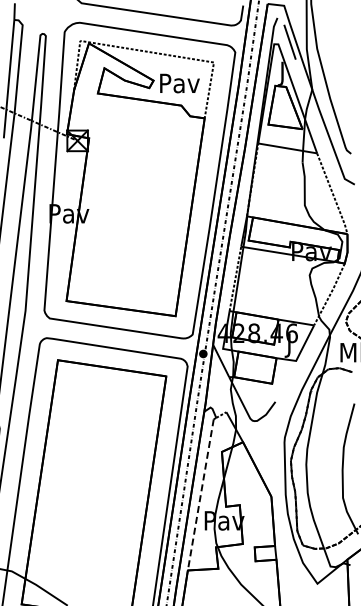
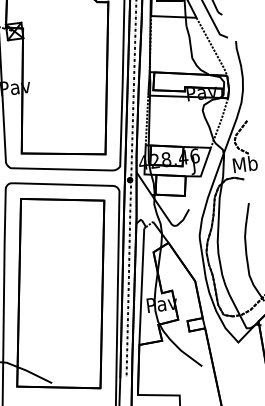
line: (200, 494) -> (141, 286), dashed -> solid

